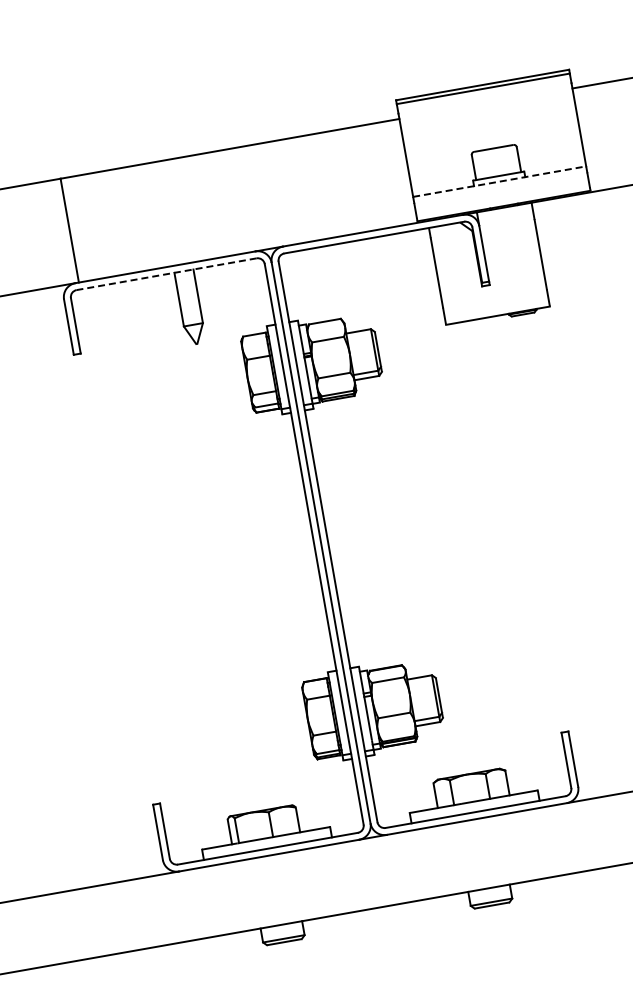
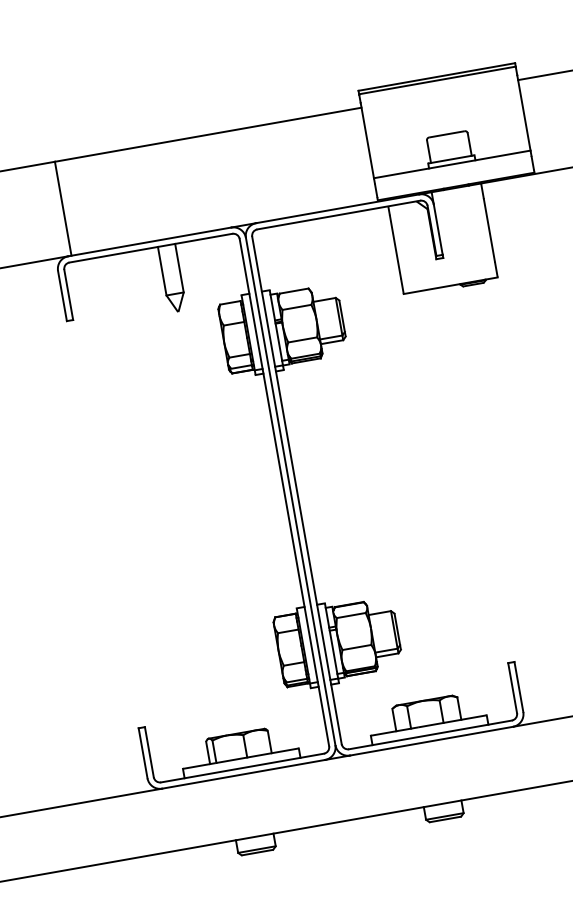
line: (499, 181) -> (452, 164), dashed -> solid
line: (166, 274) -> (150, 248), dashed -> solid

